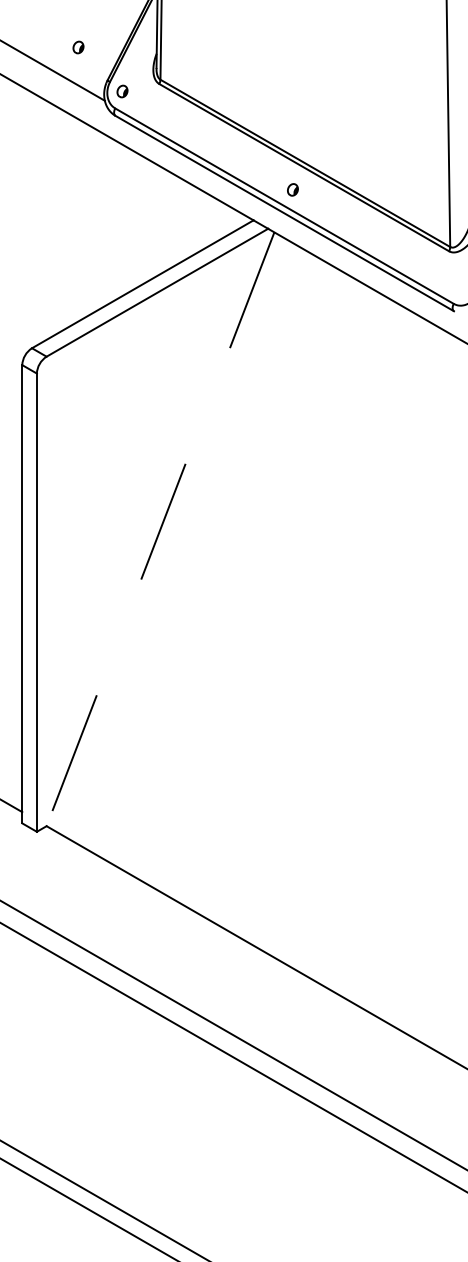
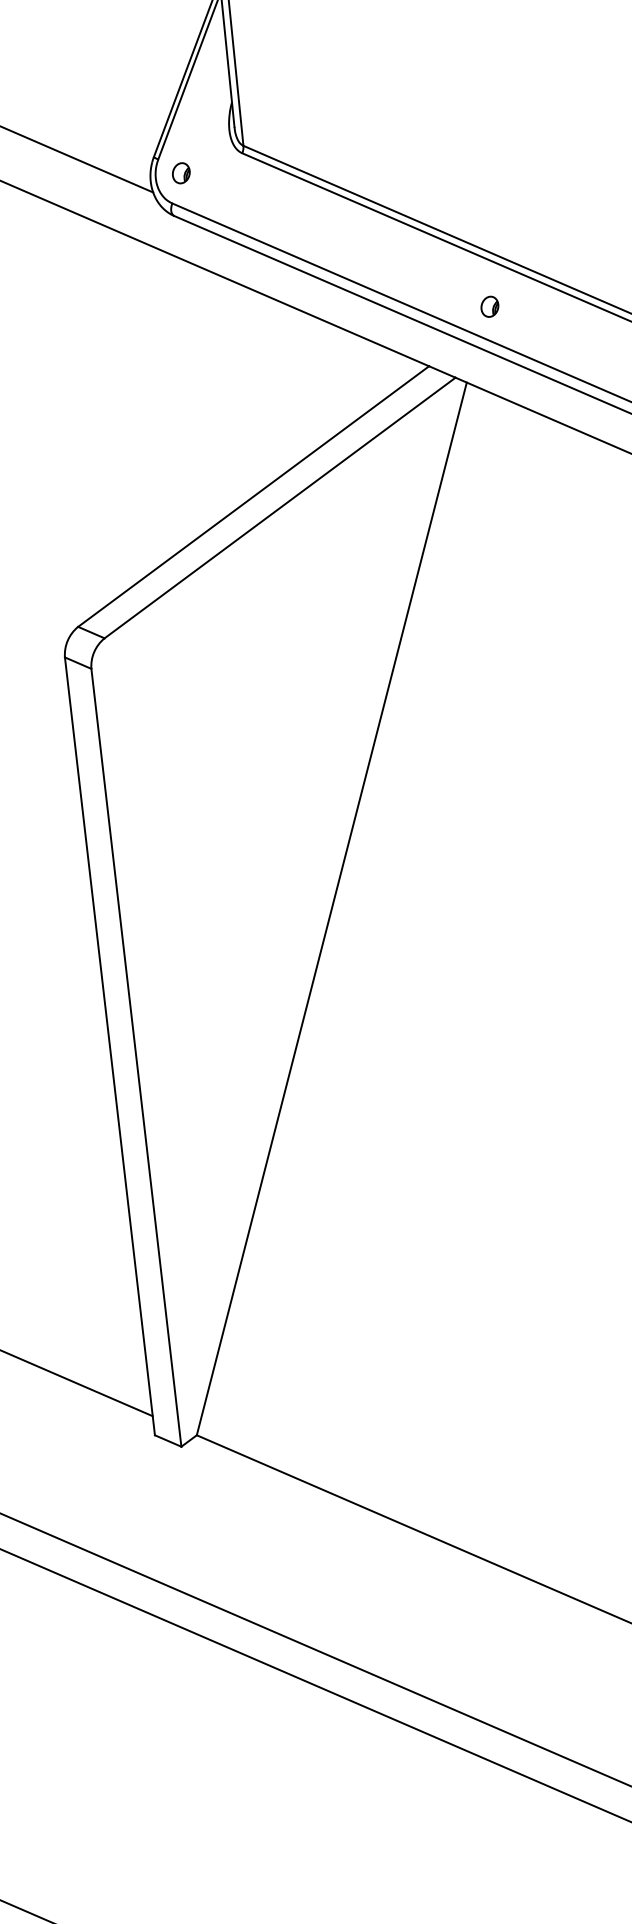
part: (78, 47) -> (97, 107), removed
line: (160, 529) -> (331, 909), dashed -> solid

